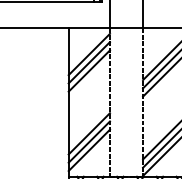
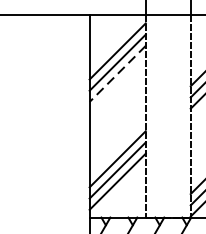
line: (88, 71) -> (116, 74), solid -> dashed

